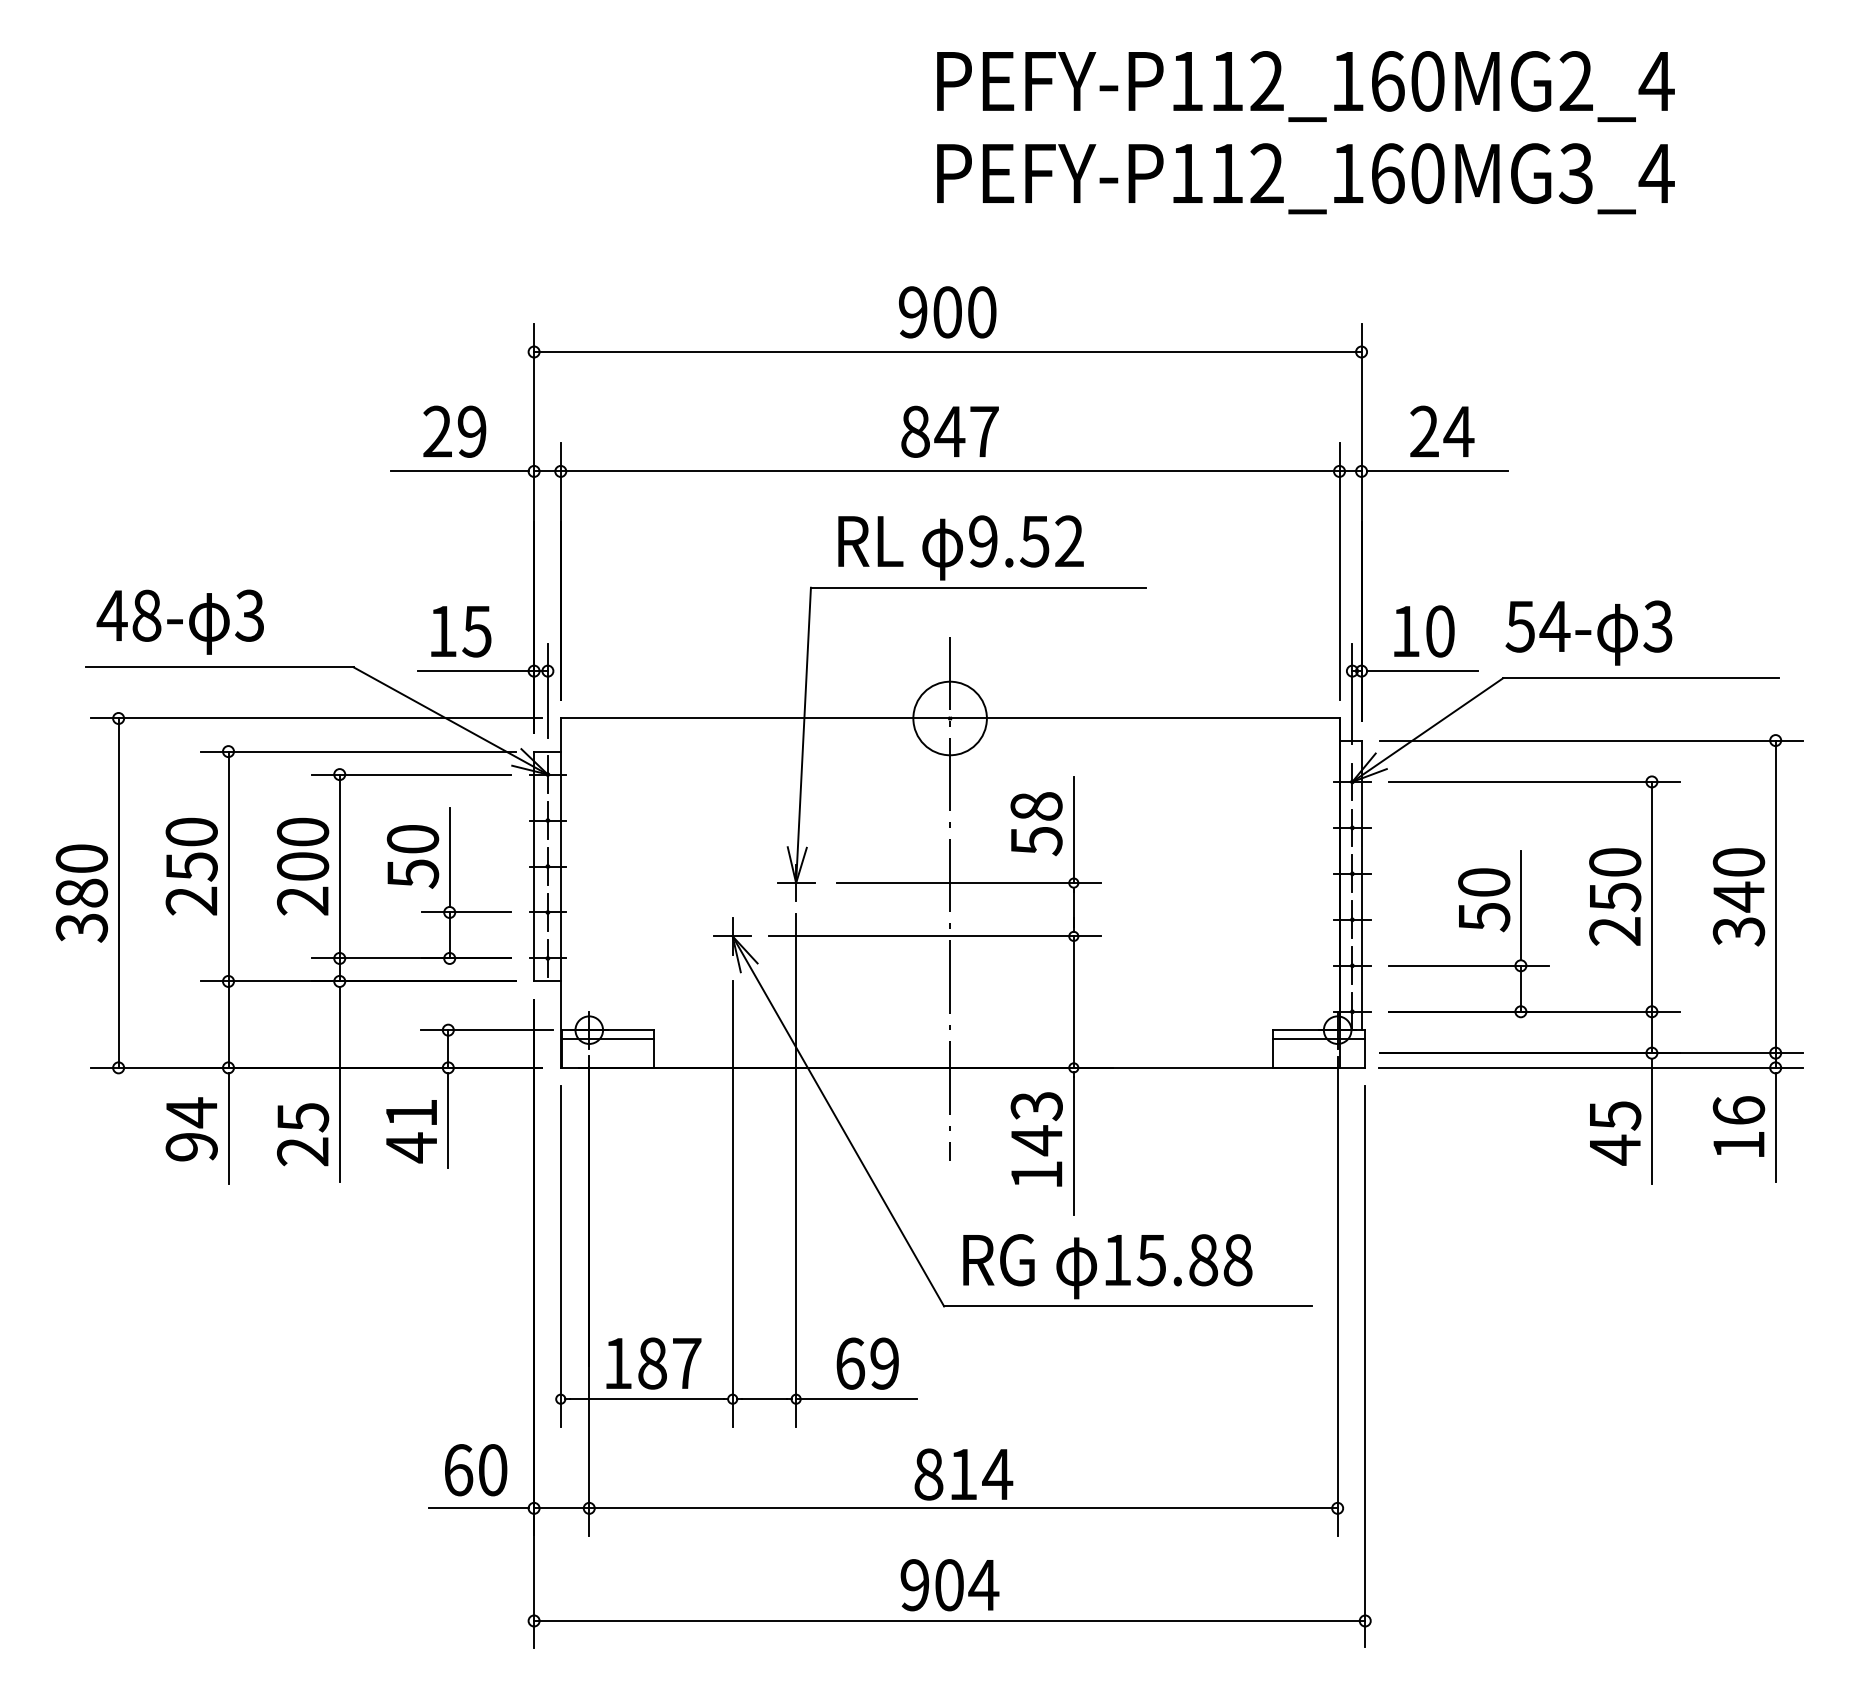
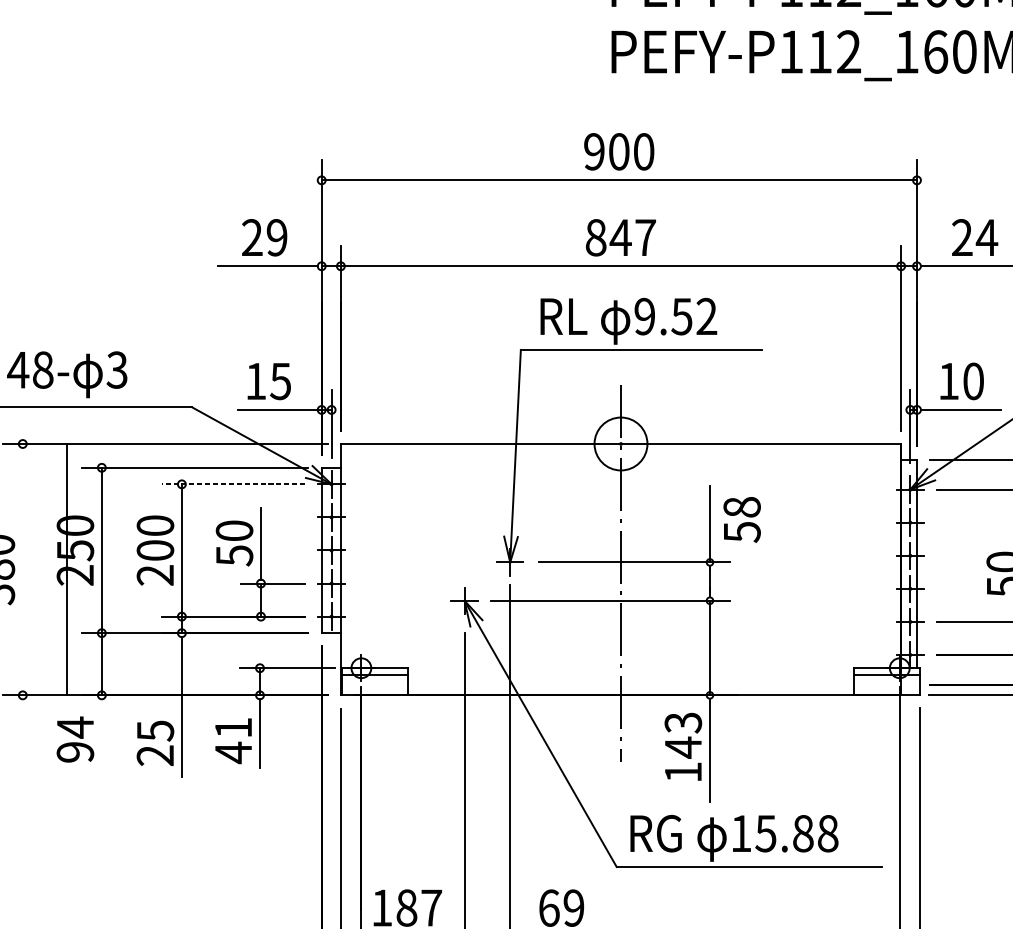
line: (411, 774) -> (233, 484), solid -> dashed
text: (1036, 824) -> (742, 520), moved
line: (118, 892) -> (67, 569), moved
line: (228, 1128) -> (101, 738), removed

